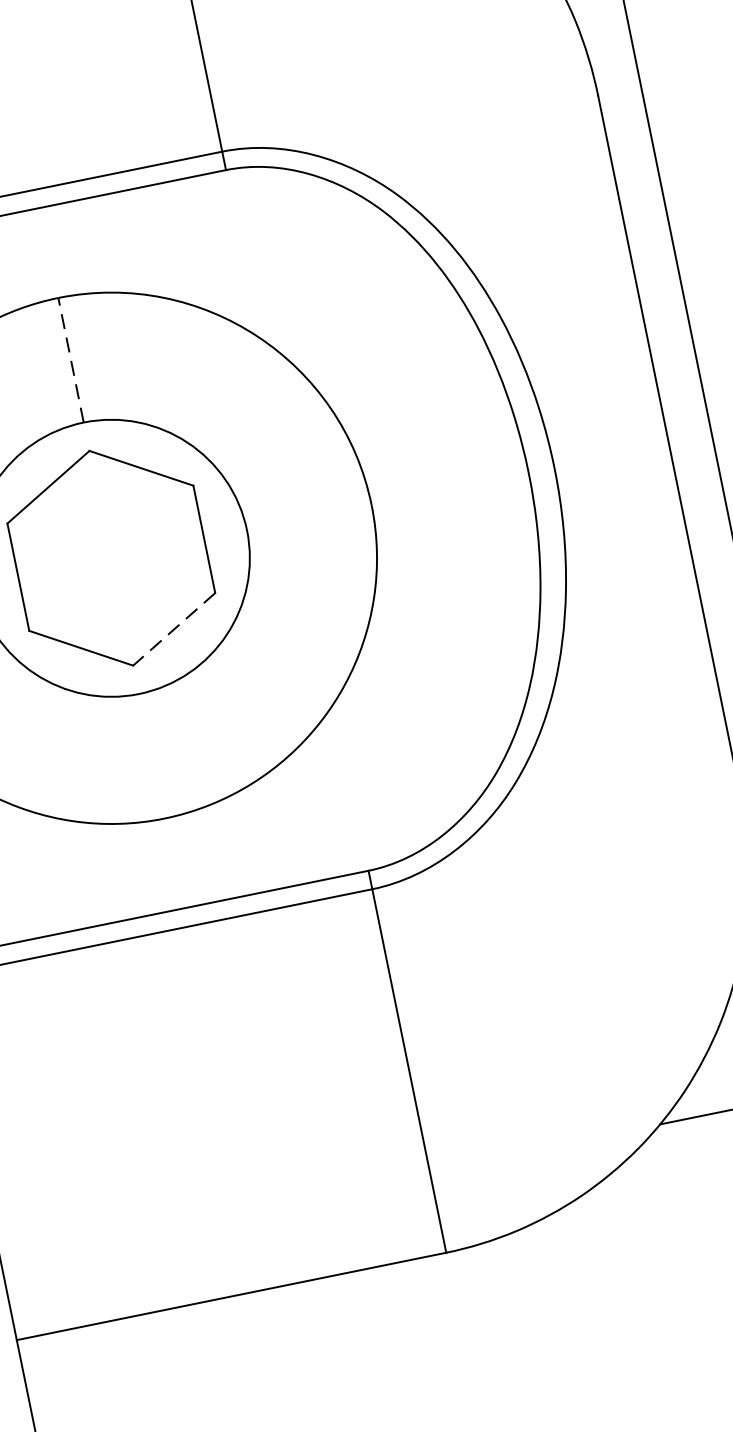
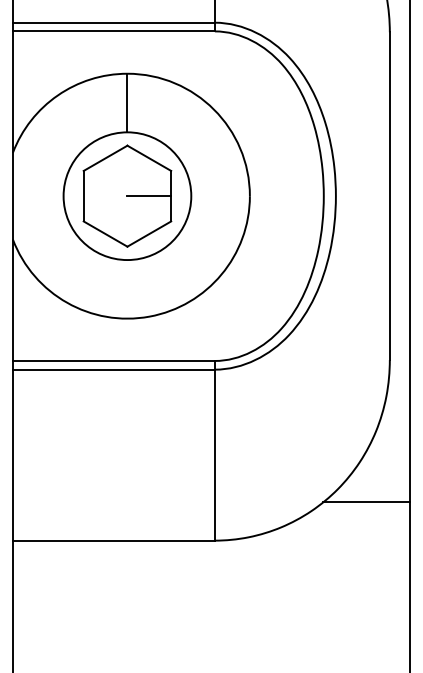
line: (70, 359) -> (127, 102), dashed -> solid
line: (158, 549) -> (149, 196), added
line: (172, 630) -> (148, 234), dashed -> solid

